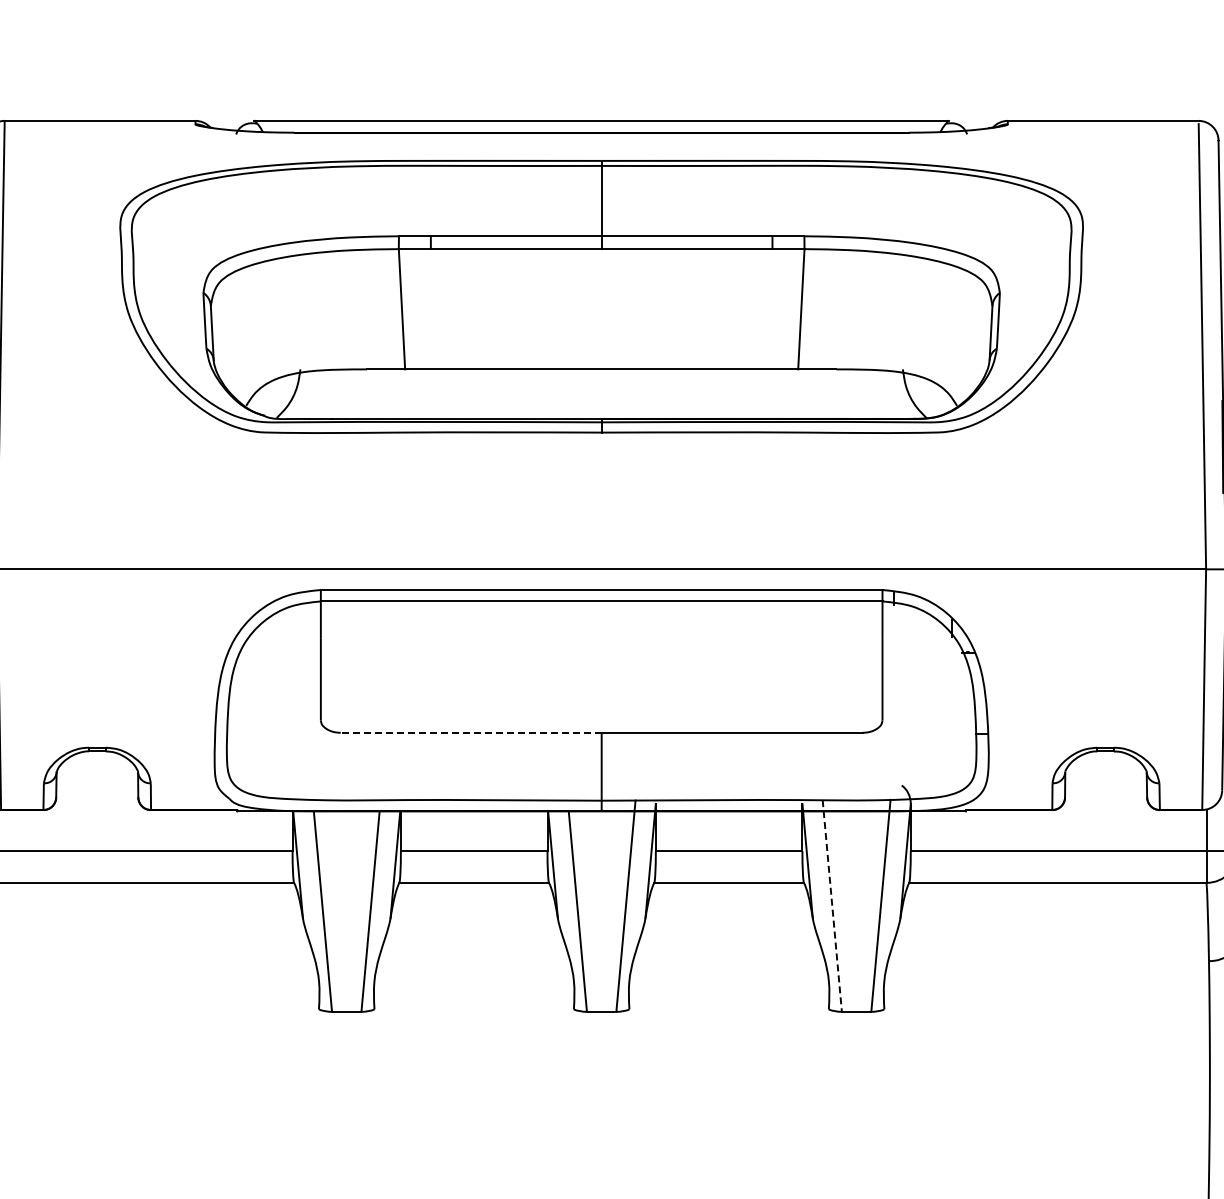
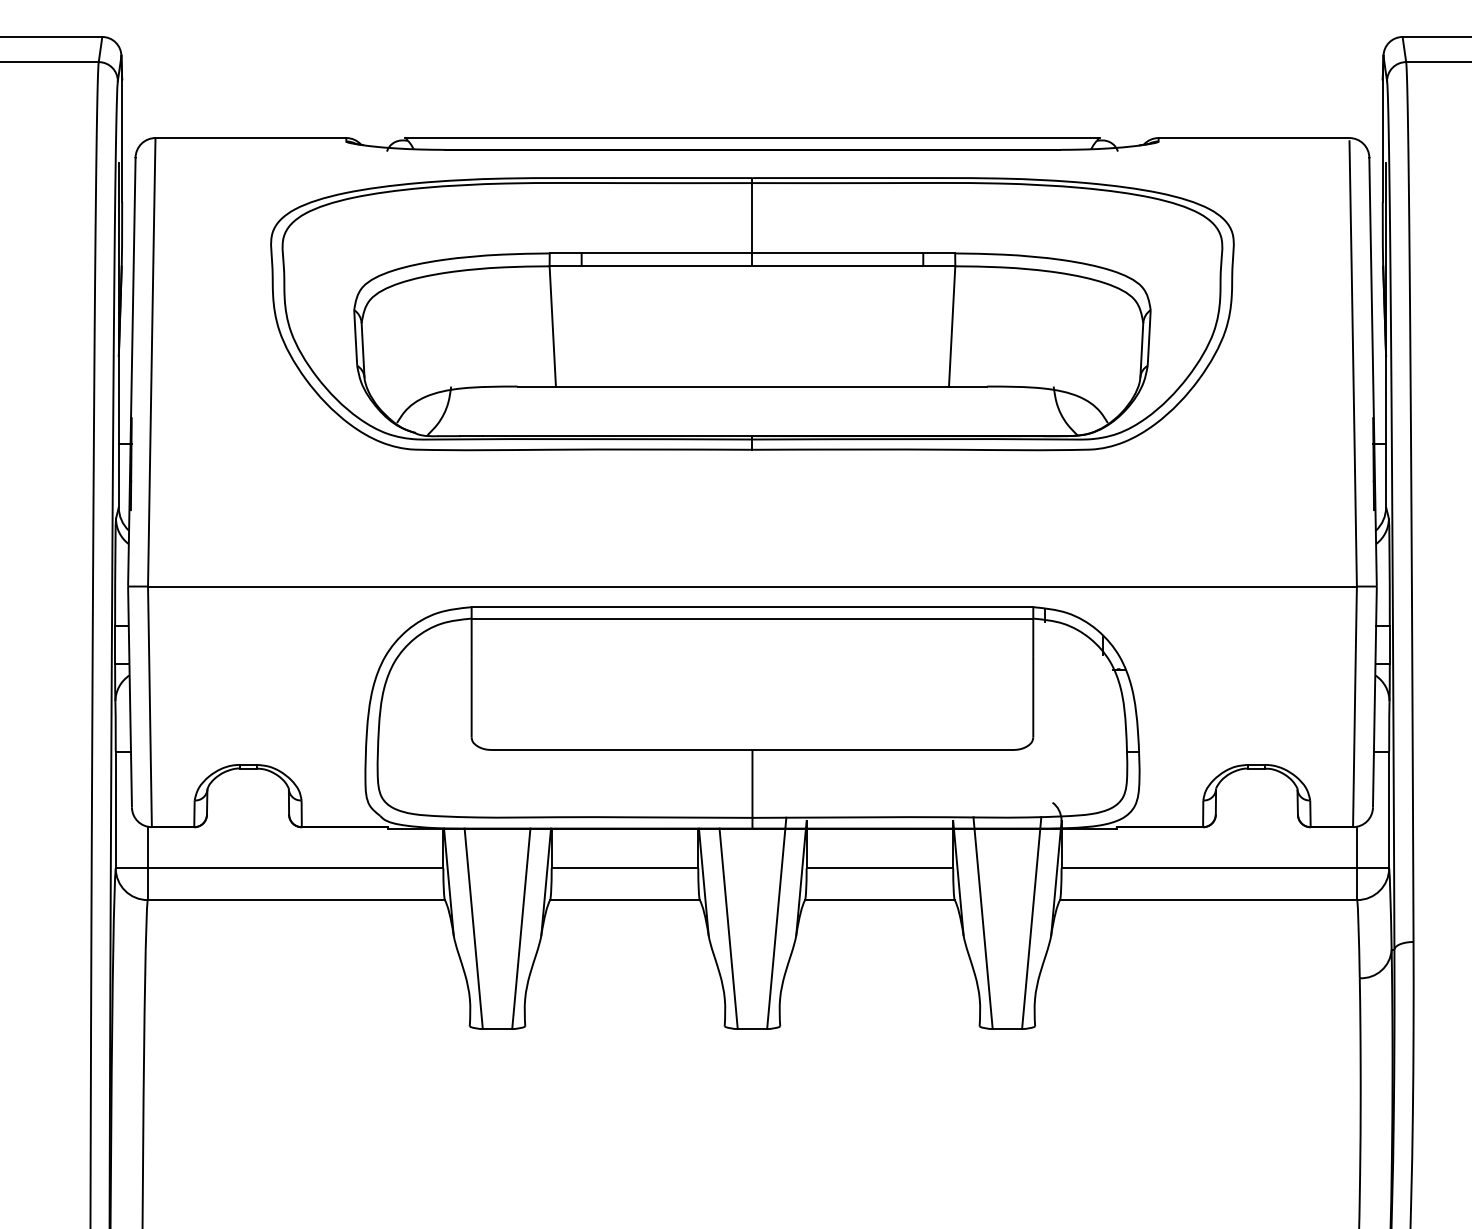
line: (470, 732) -> (621, 749), dashed -> solid
line: (832, 906) -> (983, 923), dashed -> solid

